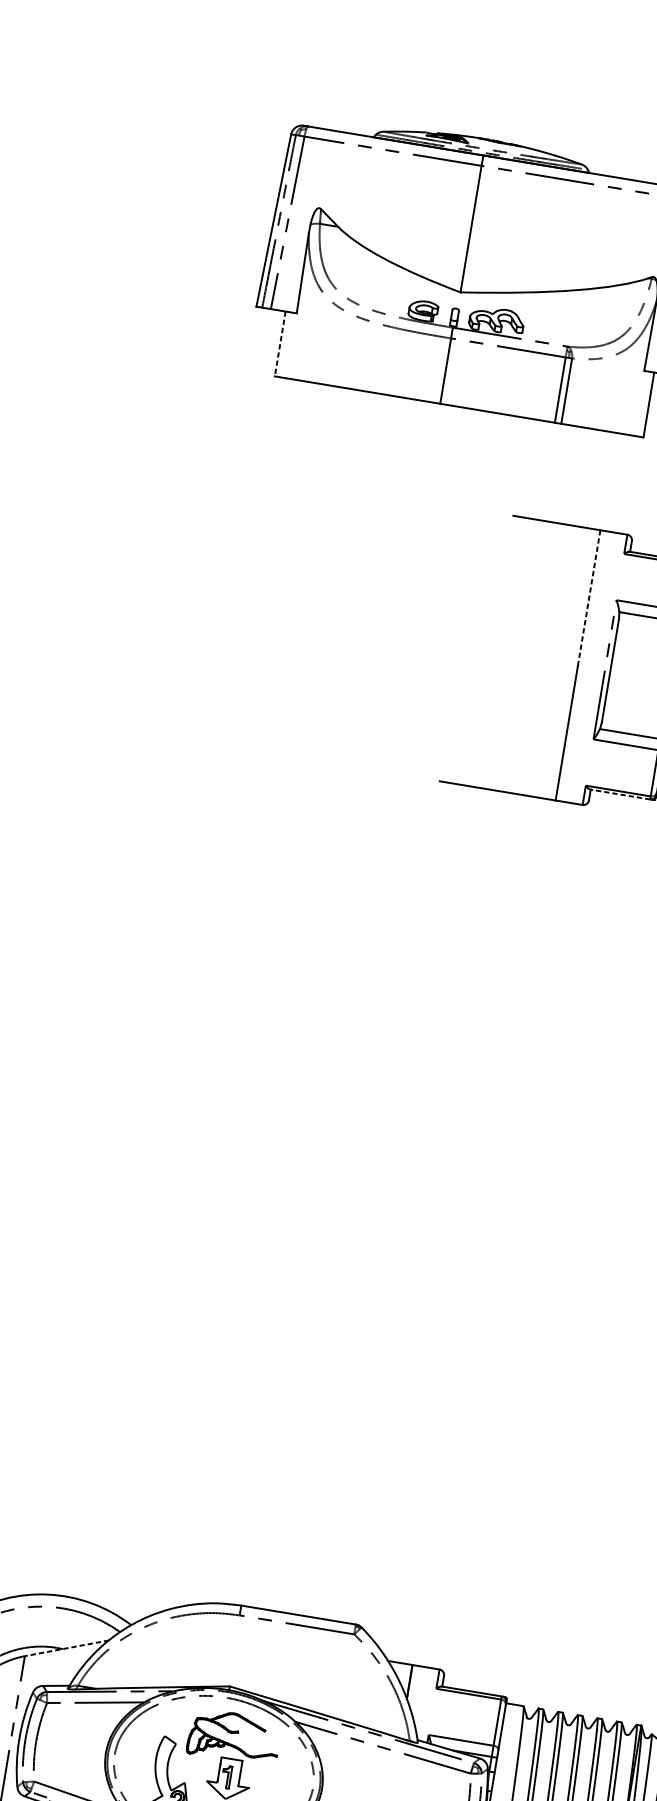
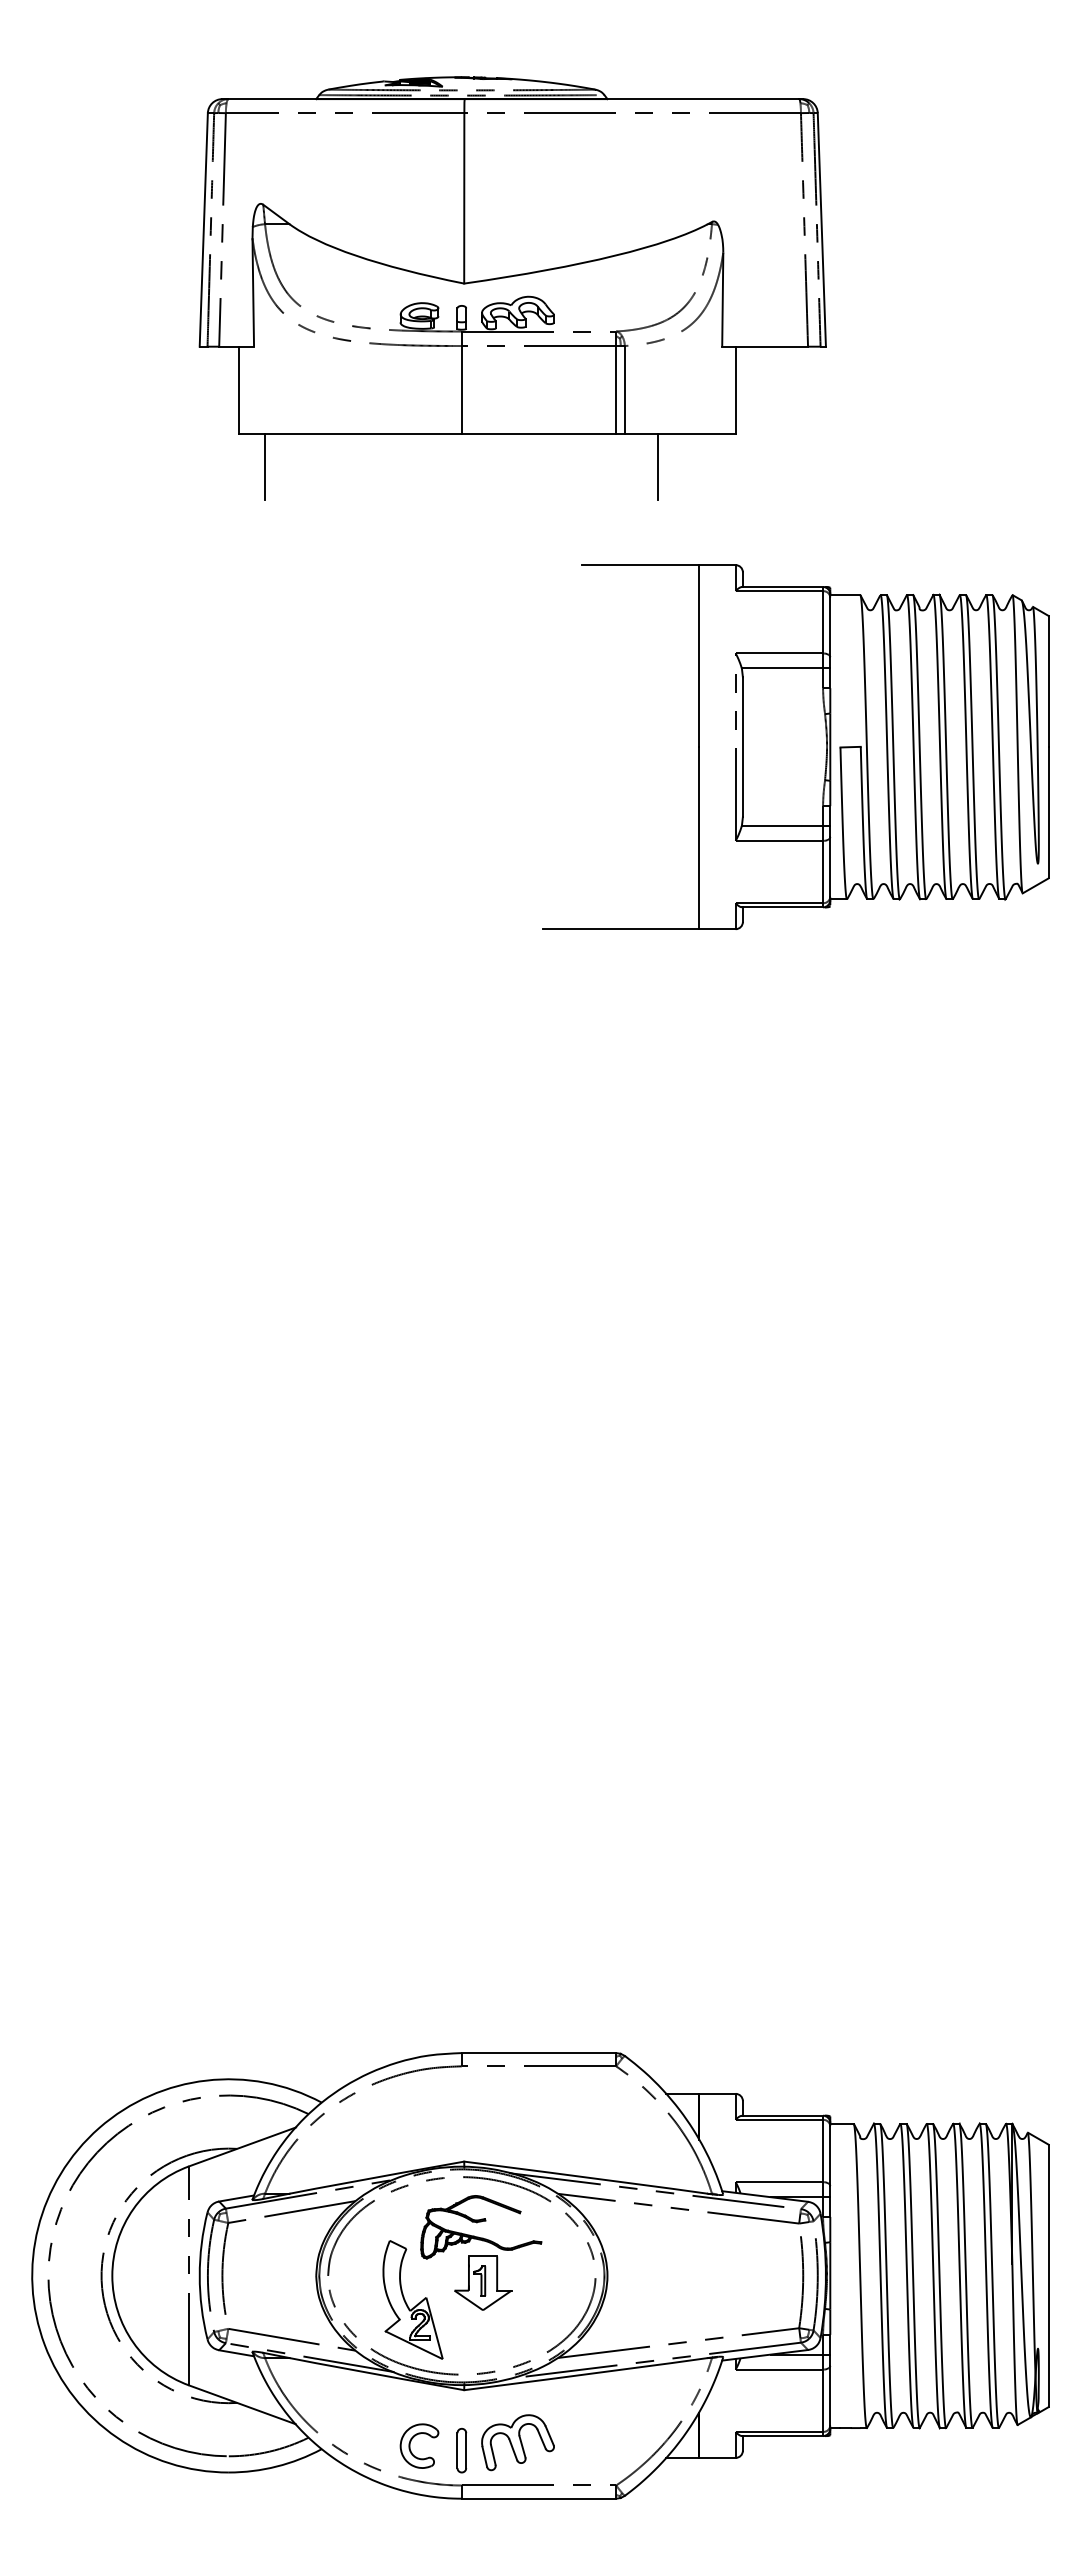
line: (280, 344) -> (239, 390), dashed -> solid
line: (290, 403) -> (265, 466), added
line: (582, 452) -> (658, 466), added
line: (589, 598) -> (699, 656), dashed -> solid
line: (620, 794) -> (782, 907), dashed -> solid
line: (67, 1647) -> (242, 2146), dashed -> solid

